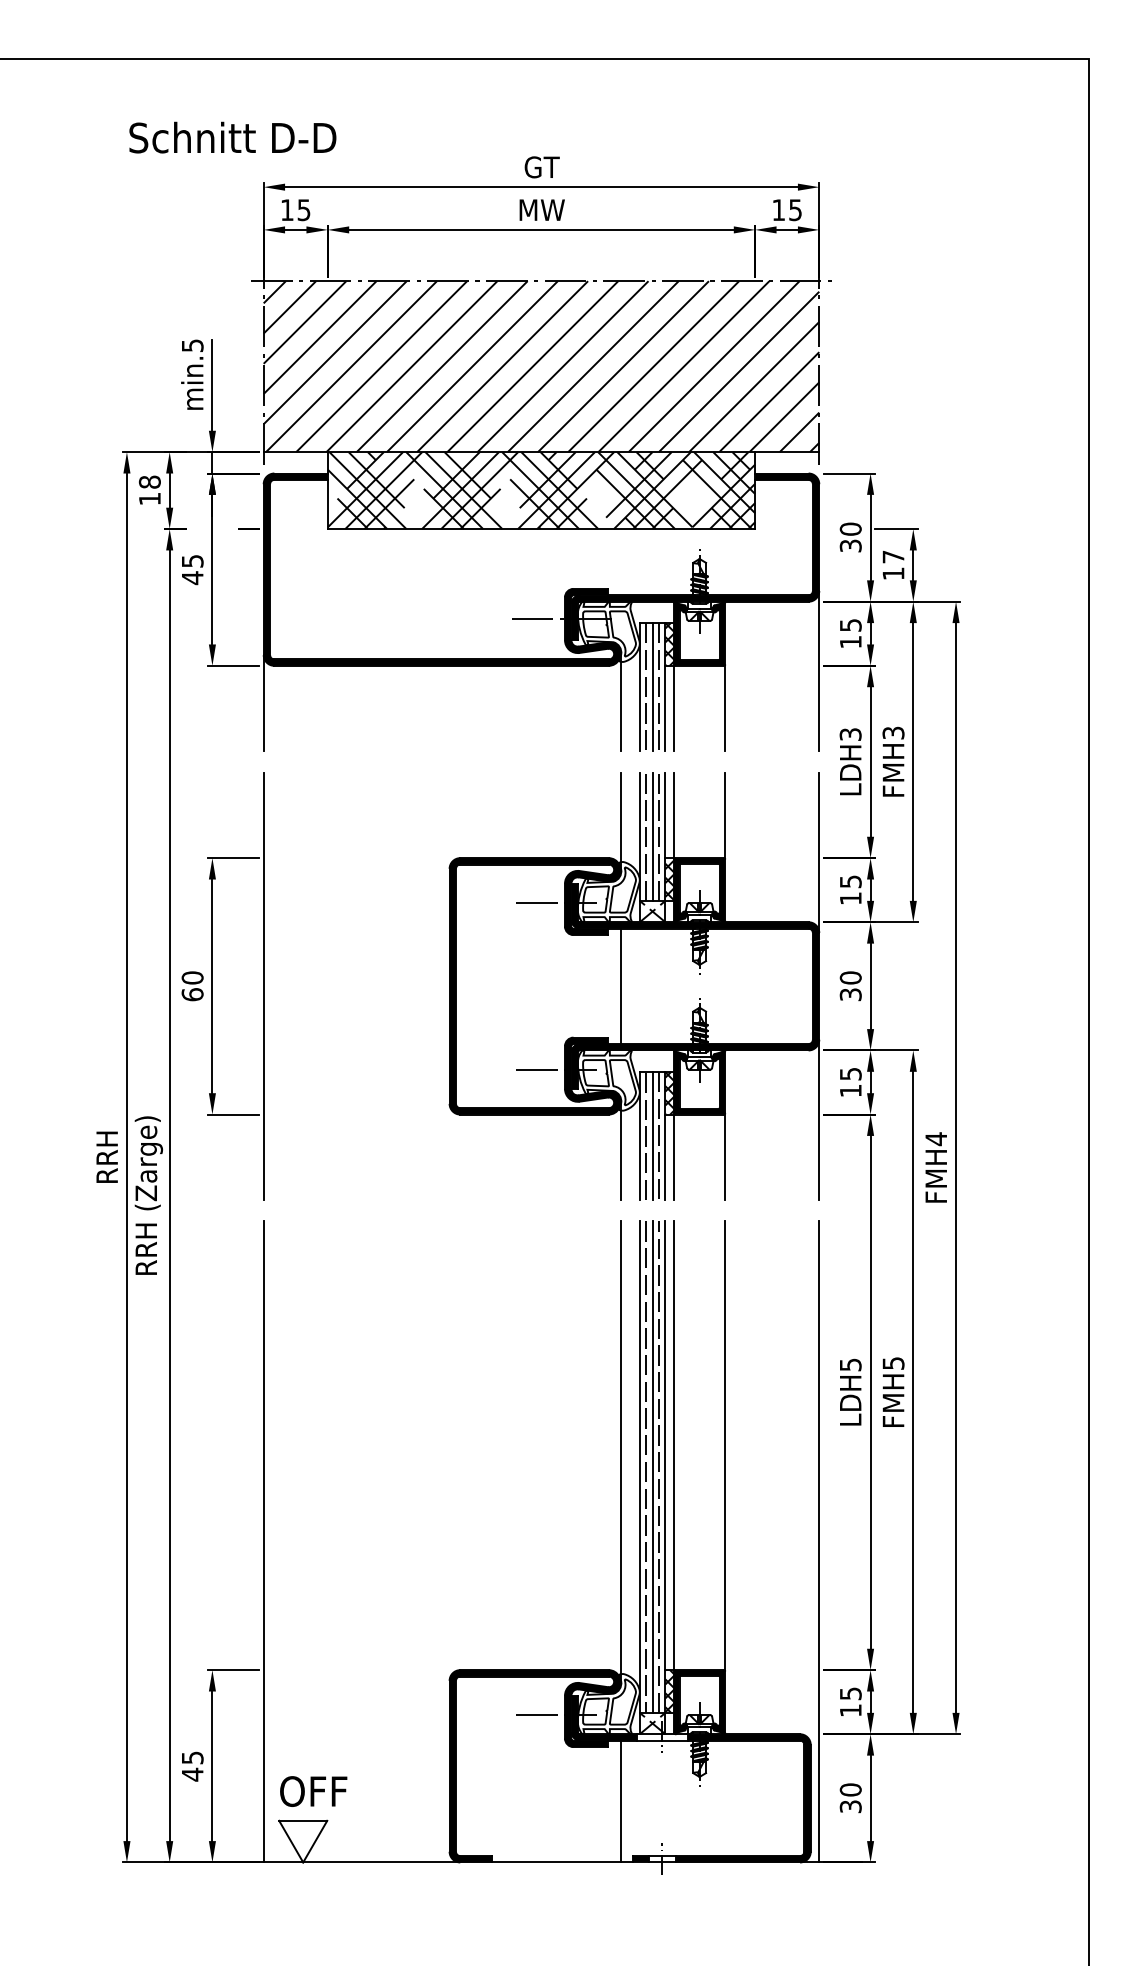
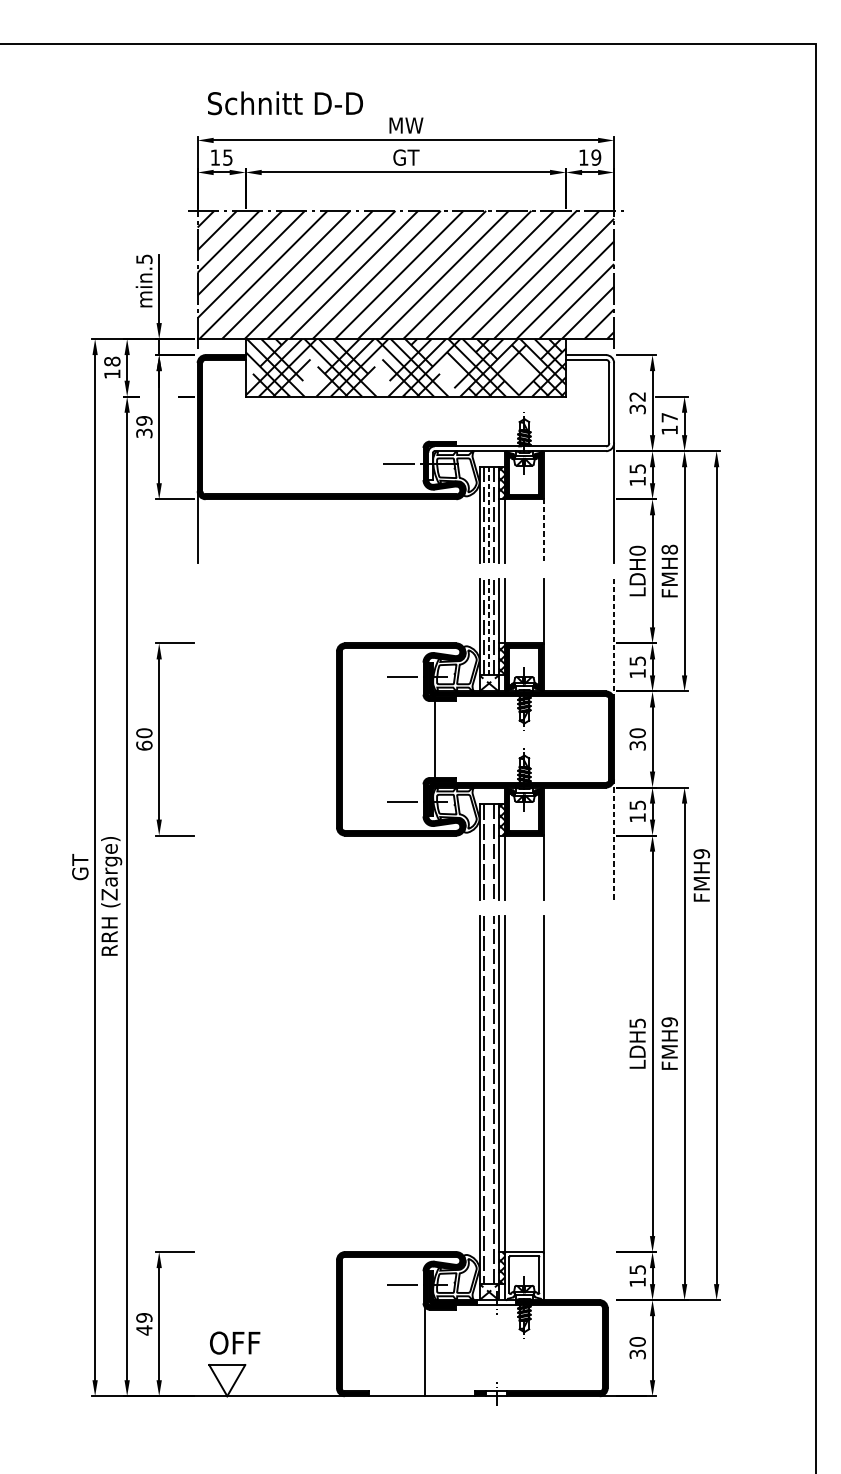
text: (232, 137) -> (285, 103), moved
text: (541, 167) -> (405, 125), GT -> MW
text: (795, 209) -> (596, 157), 15 -> 19
text: (541, 210) -> (405, 157), MW -> GT
text: (850, 528) -> (637, 396), 30 -> 32
fill: (695, 556) -> (521, 417), removed
text: (192, 569) -> (144, 427), 45 -> 39
line: (652, 687) -> (489, 515), solid -> dashed
line: (620, 702) -> (465, 526), removed
line: (725, 708) -> (543, 531), solid -> dashed
text: (893, 732) -> (669, 549), FMH3 -> FMH8
text: (850, 734) -> (637, 550), LDH3 -> LDH0
line: (620, 820) -> (465, 615), removed
line: (652, 836) -> (489, 627), solid -> dashed
line: (819, 852) -> (614, 639), solid -> dashed
line: (263, 986) -> (197, 739), removed
line: (620, 986) -> (435, 739), moved
line: (819, 1119) -> (614, 839), solid -> dashed
line: (652, 1135) -> (489, 851), removed
text: (936, 1139) -> (701, 854), FMH4 -> FMH9
line: (620, 1151) -> (465, 863), removed
text: (107, 1156) -> (80, 867), RRH -> GT
text: (893, 1363) -> (669, 1022), FMH5 -> FMH9
line: (620, 1450) -> (465, 1087), removed
line: (652, 1466) -> (489, 1099), removed
line: (263, 1541) -> (197, 1155), removed
line: (819, 1541) -> (614, 1155), removed
fill: (699, 1702) -> (524, 1276), removed
text: (192, 1757) -> (144, 1317), 45 -> 49
line: (620, 1801) -> (424, 1350), moved

